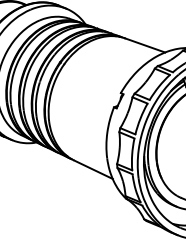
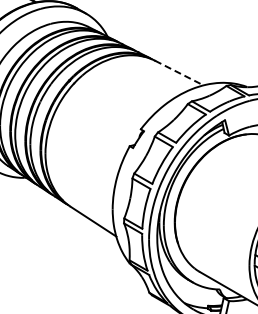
line: (145, 45) -> (179, 73), solid -> dashed

